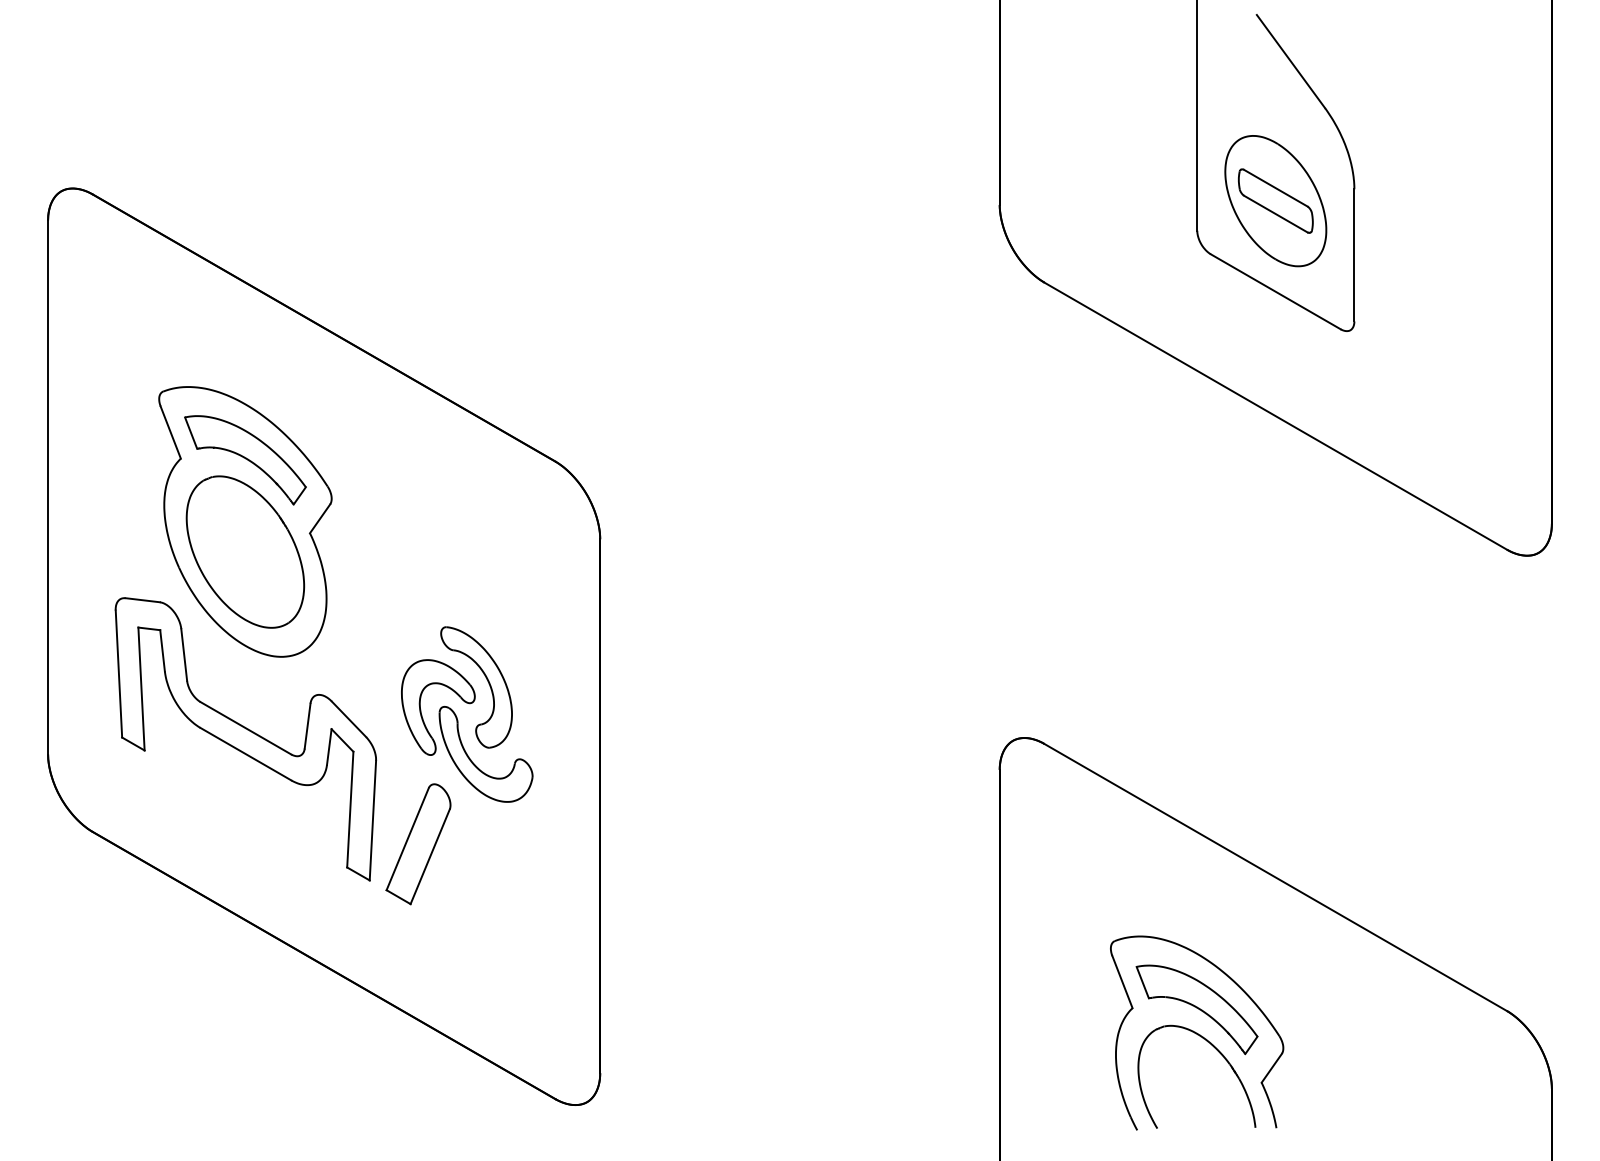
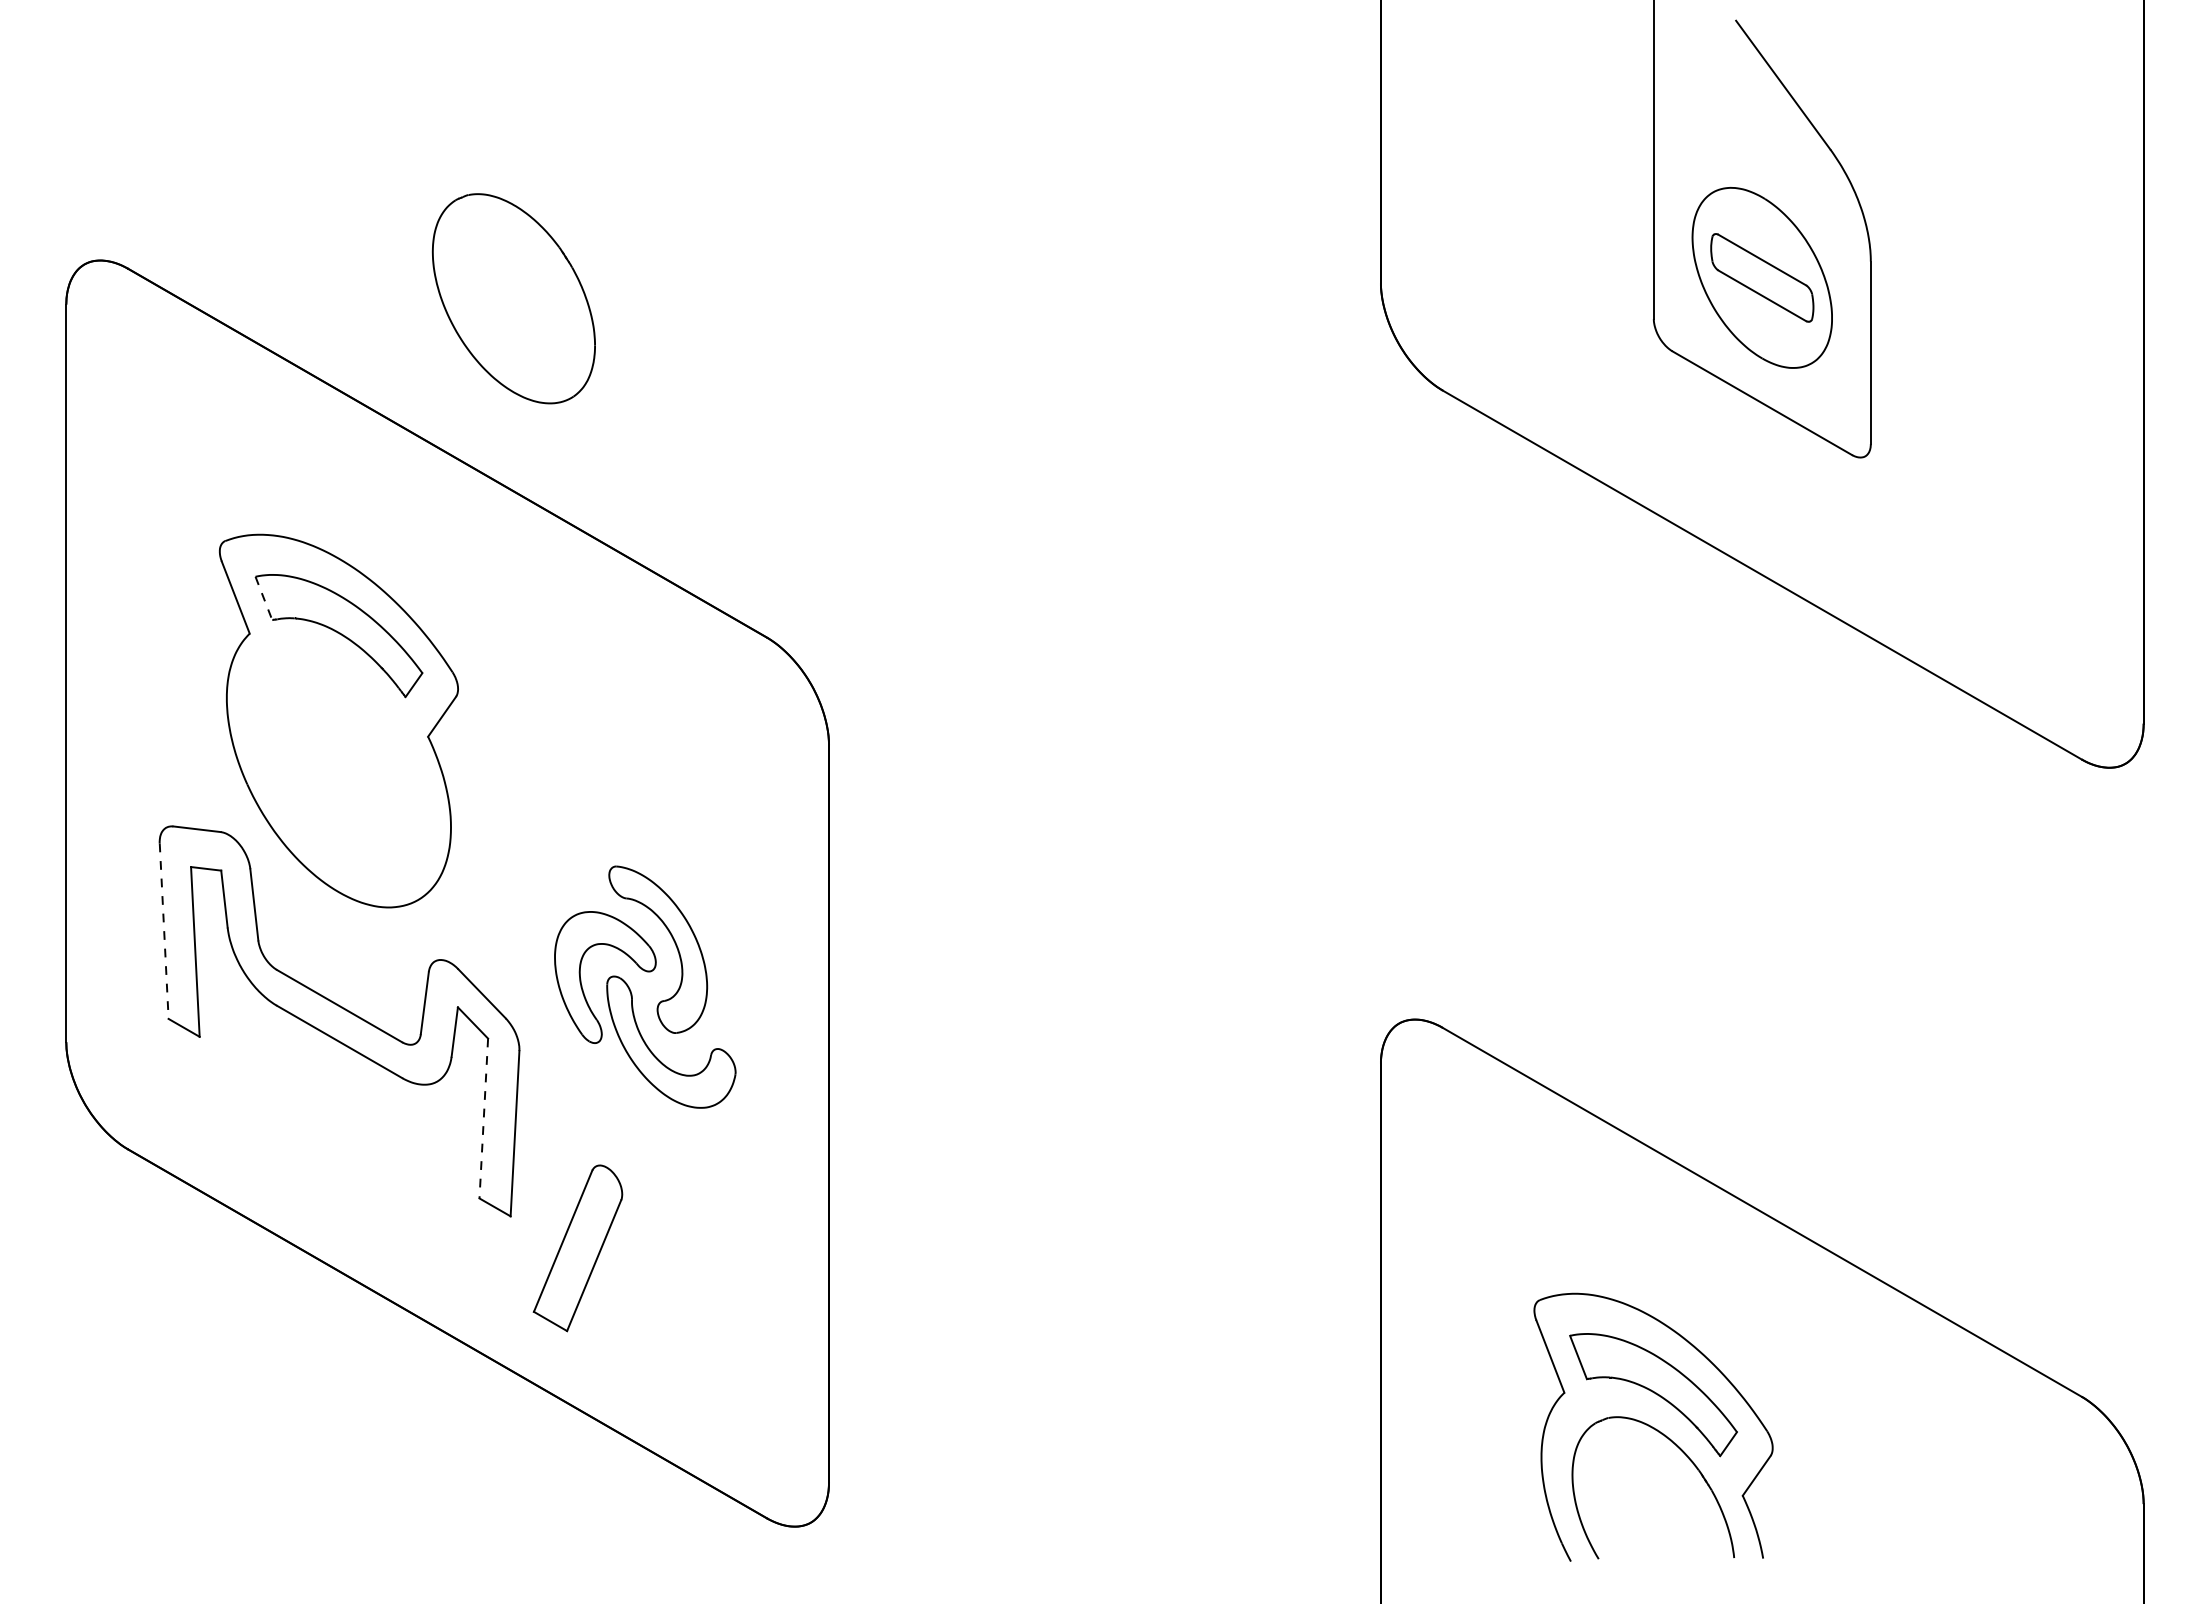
line: (191, 433) -> (264, 598), solid -> dashed
part: (245, 551) -> (513, 298), moved
line: (119, 674) -> (164, 931), solid -> dashed
line: (350, 810) -> (483, 1119), solid -> dashed
part: (418, 844) -> (577, 1248), moved

